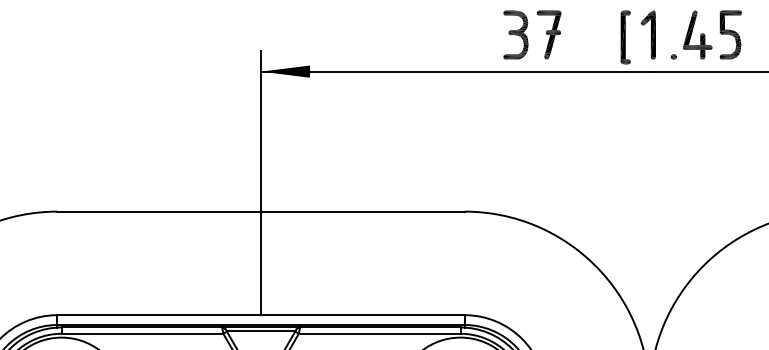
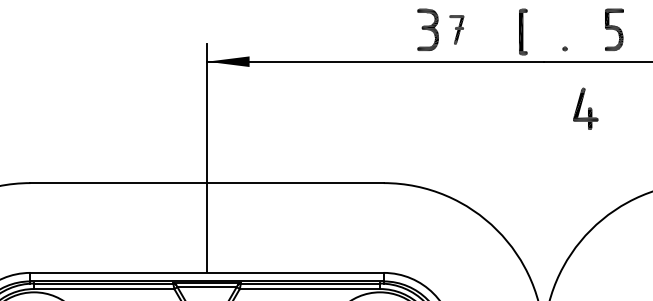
part: (548, 34) -> (456, 29), size x0.7
part: (647, 34) -> (542, 29), removed
part: (697, 34) -> (585, 108), moved

